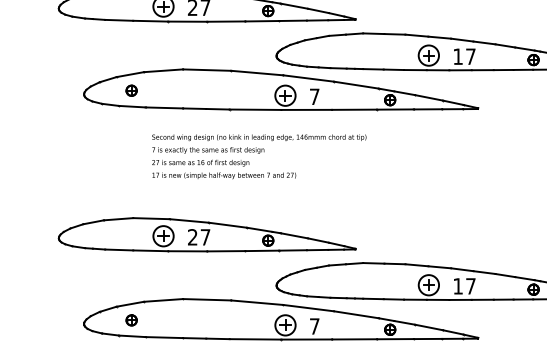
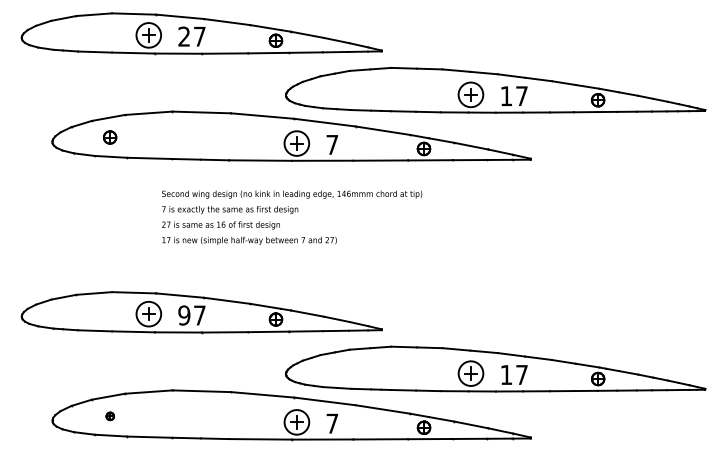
text: (259, 156) -> (292, 217), moved
text: (192, 237) -> (184, 315), 27 -> 97
part: (131, 320) -> (110, 416), size x0.6

